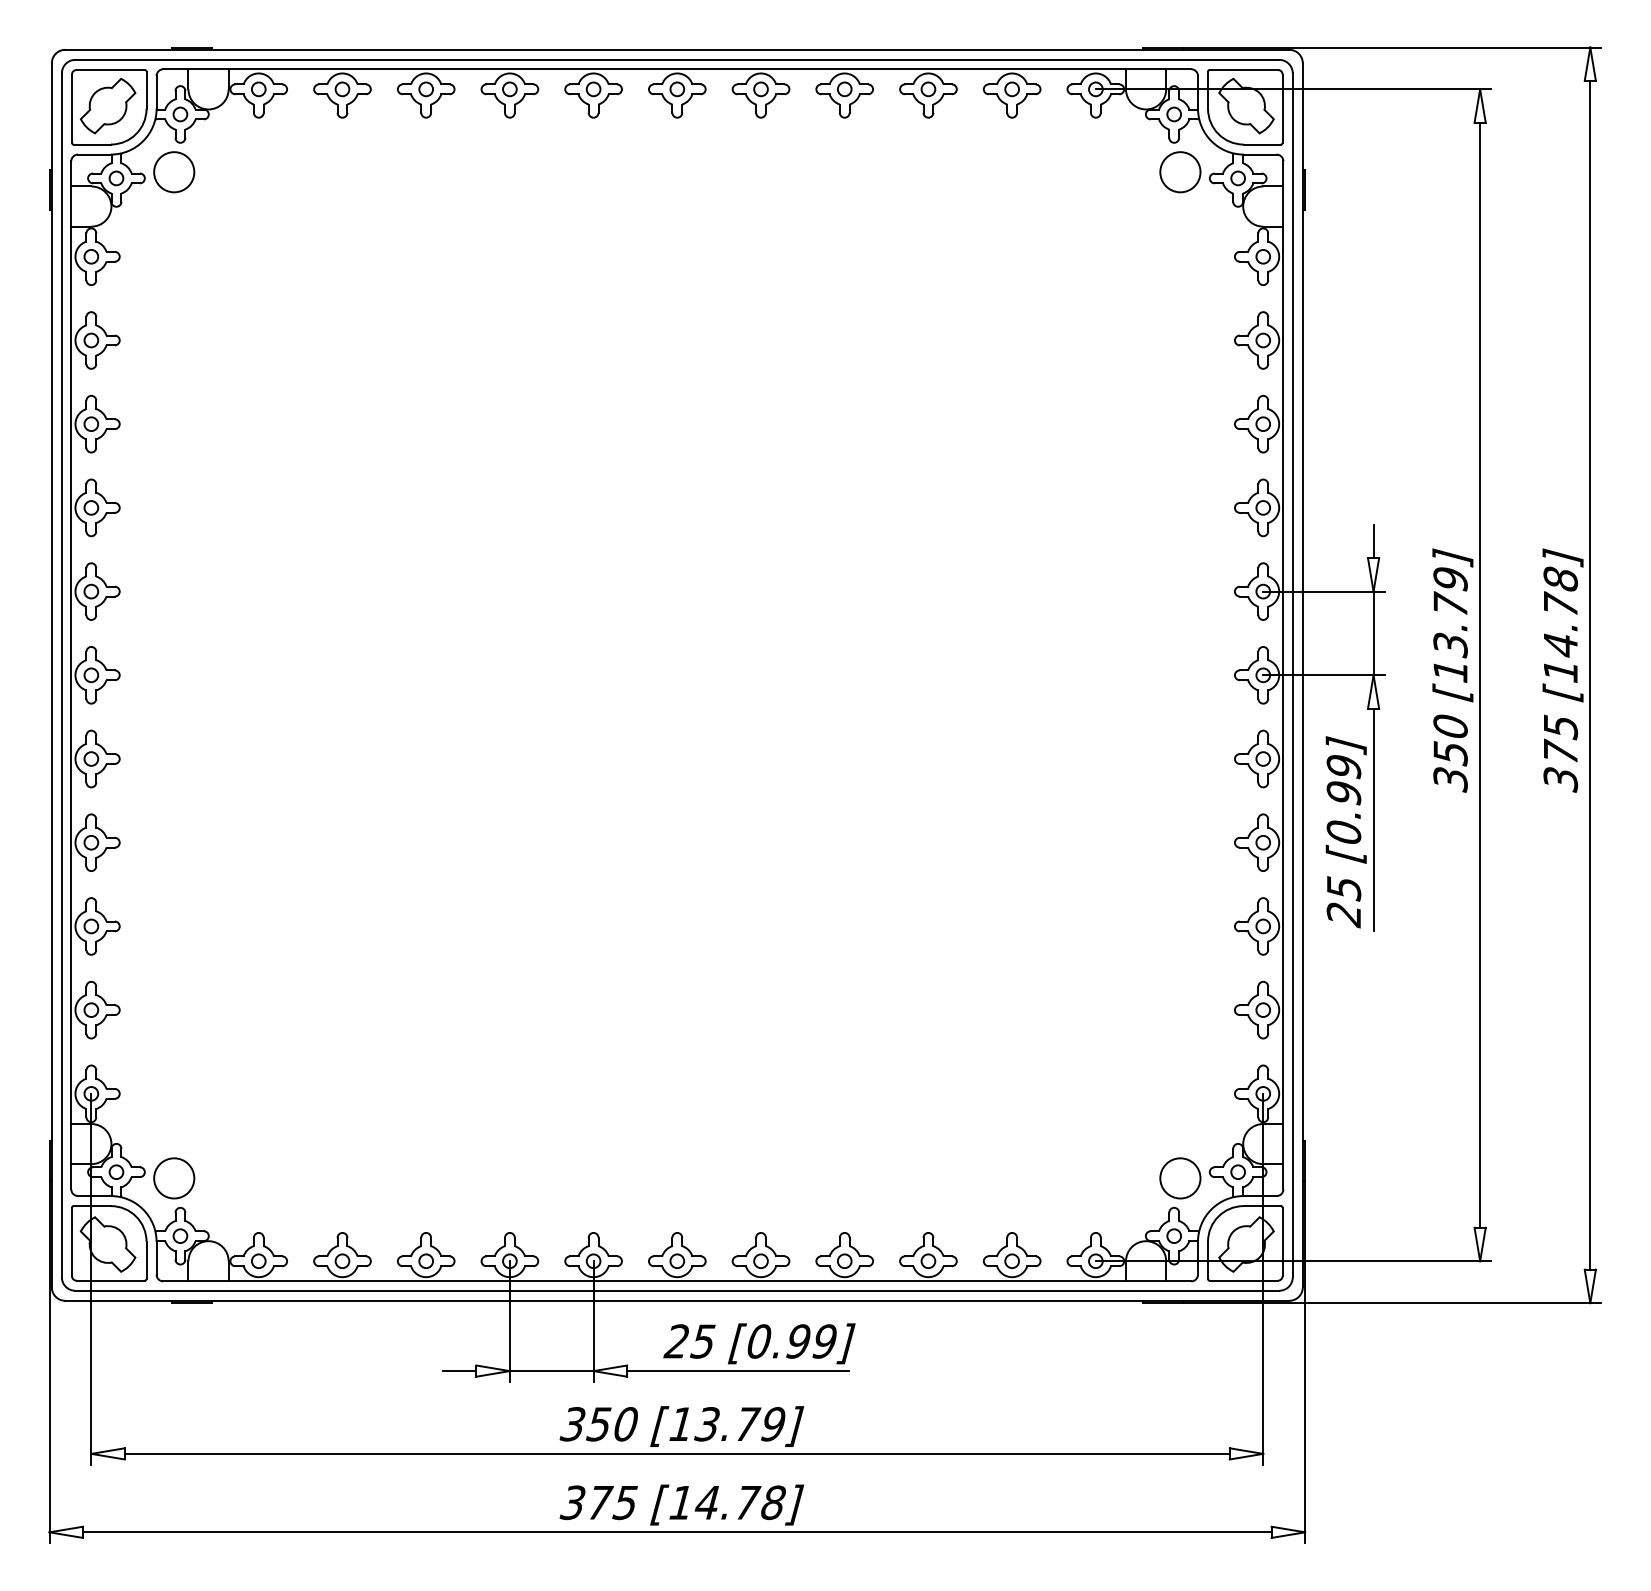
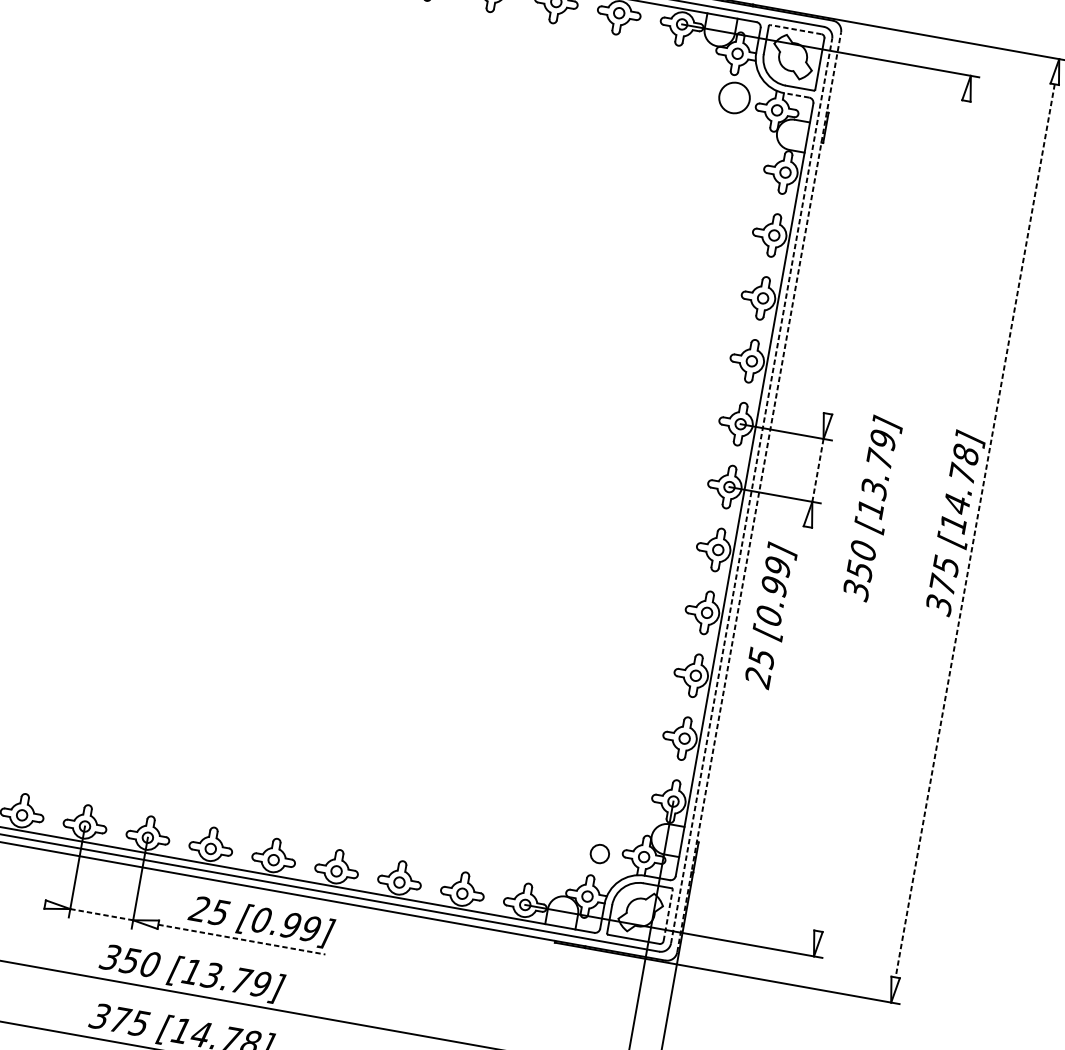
line: (1243, 69) -> (795, 29), solid -> dashed
line: (1259, 154) -> (796, 95), solid -> dashed
line: (1373, 541) -> (830, 401), removed
line: (1373, 633) -> (817, 470), solid -> dashed
line: (1292, 674) -> (751, 490), solid -> dashed
line: (1302, 674) -> (759, 491), solid -> dashed
line: (1480, 674) -> (892, 515), removed
line: (1590, 675) -> (975, 531), solid -> dashed
line: (1373, 819) -> (793, 610), removed
circle: (1180, 1178) -> (599, 854), size x0.6
line: (1282, 1241) -> (668, 915), solid -> dashed
line: (459, 1371) -> (32, 902), removed
line: (551, 1371) -> (101, 914), solid -> dashed
line: (738, 1371) -> (242, 939), solid -> dashed

